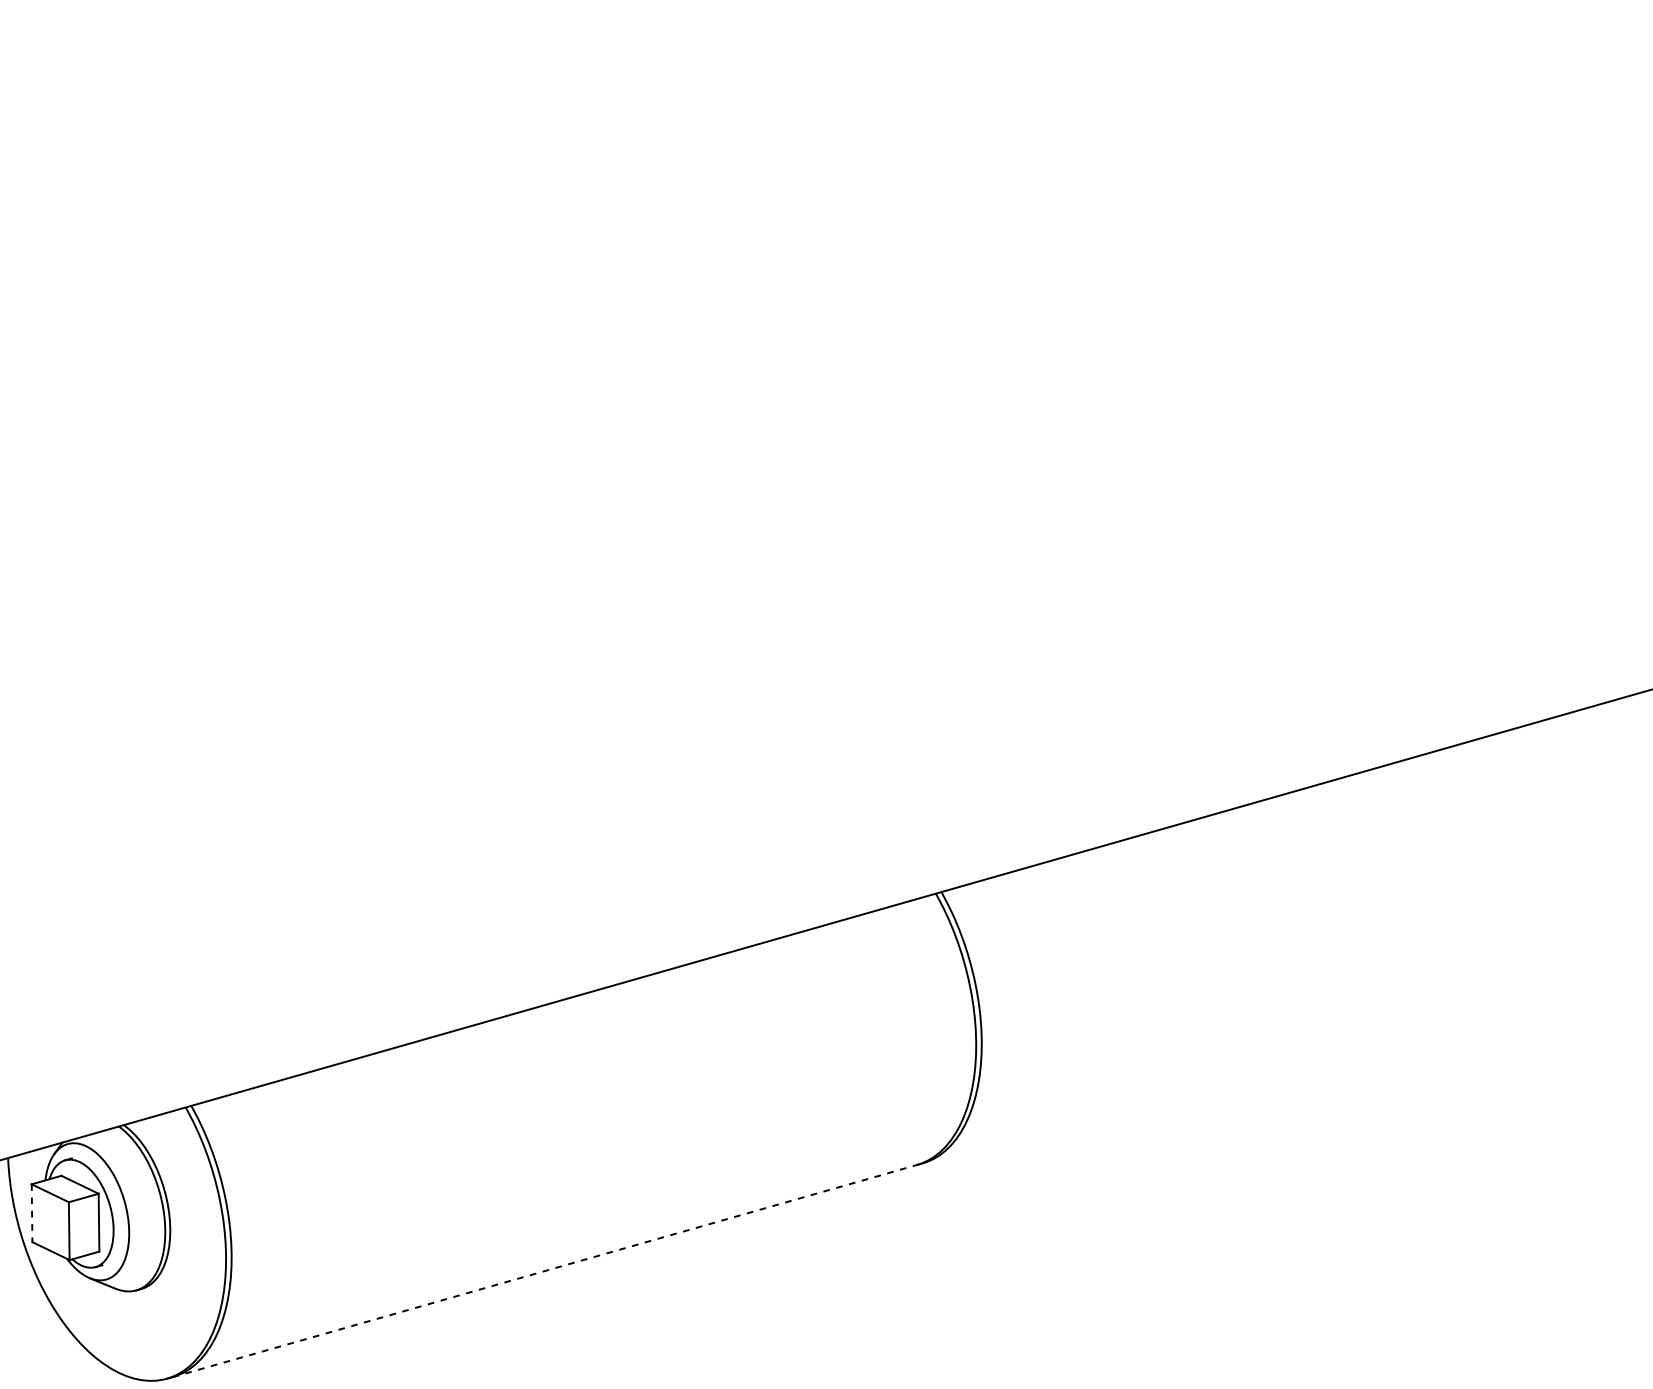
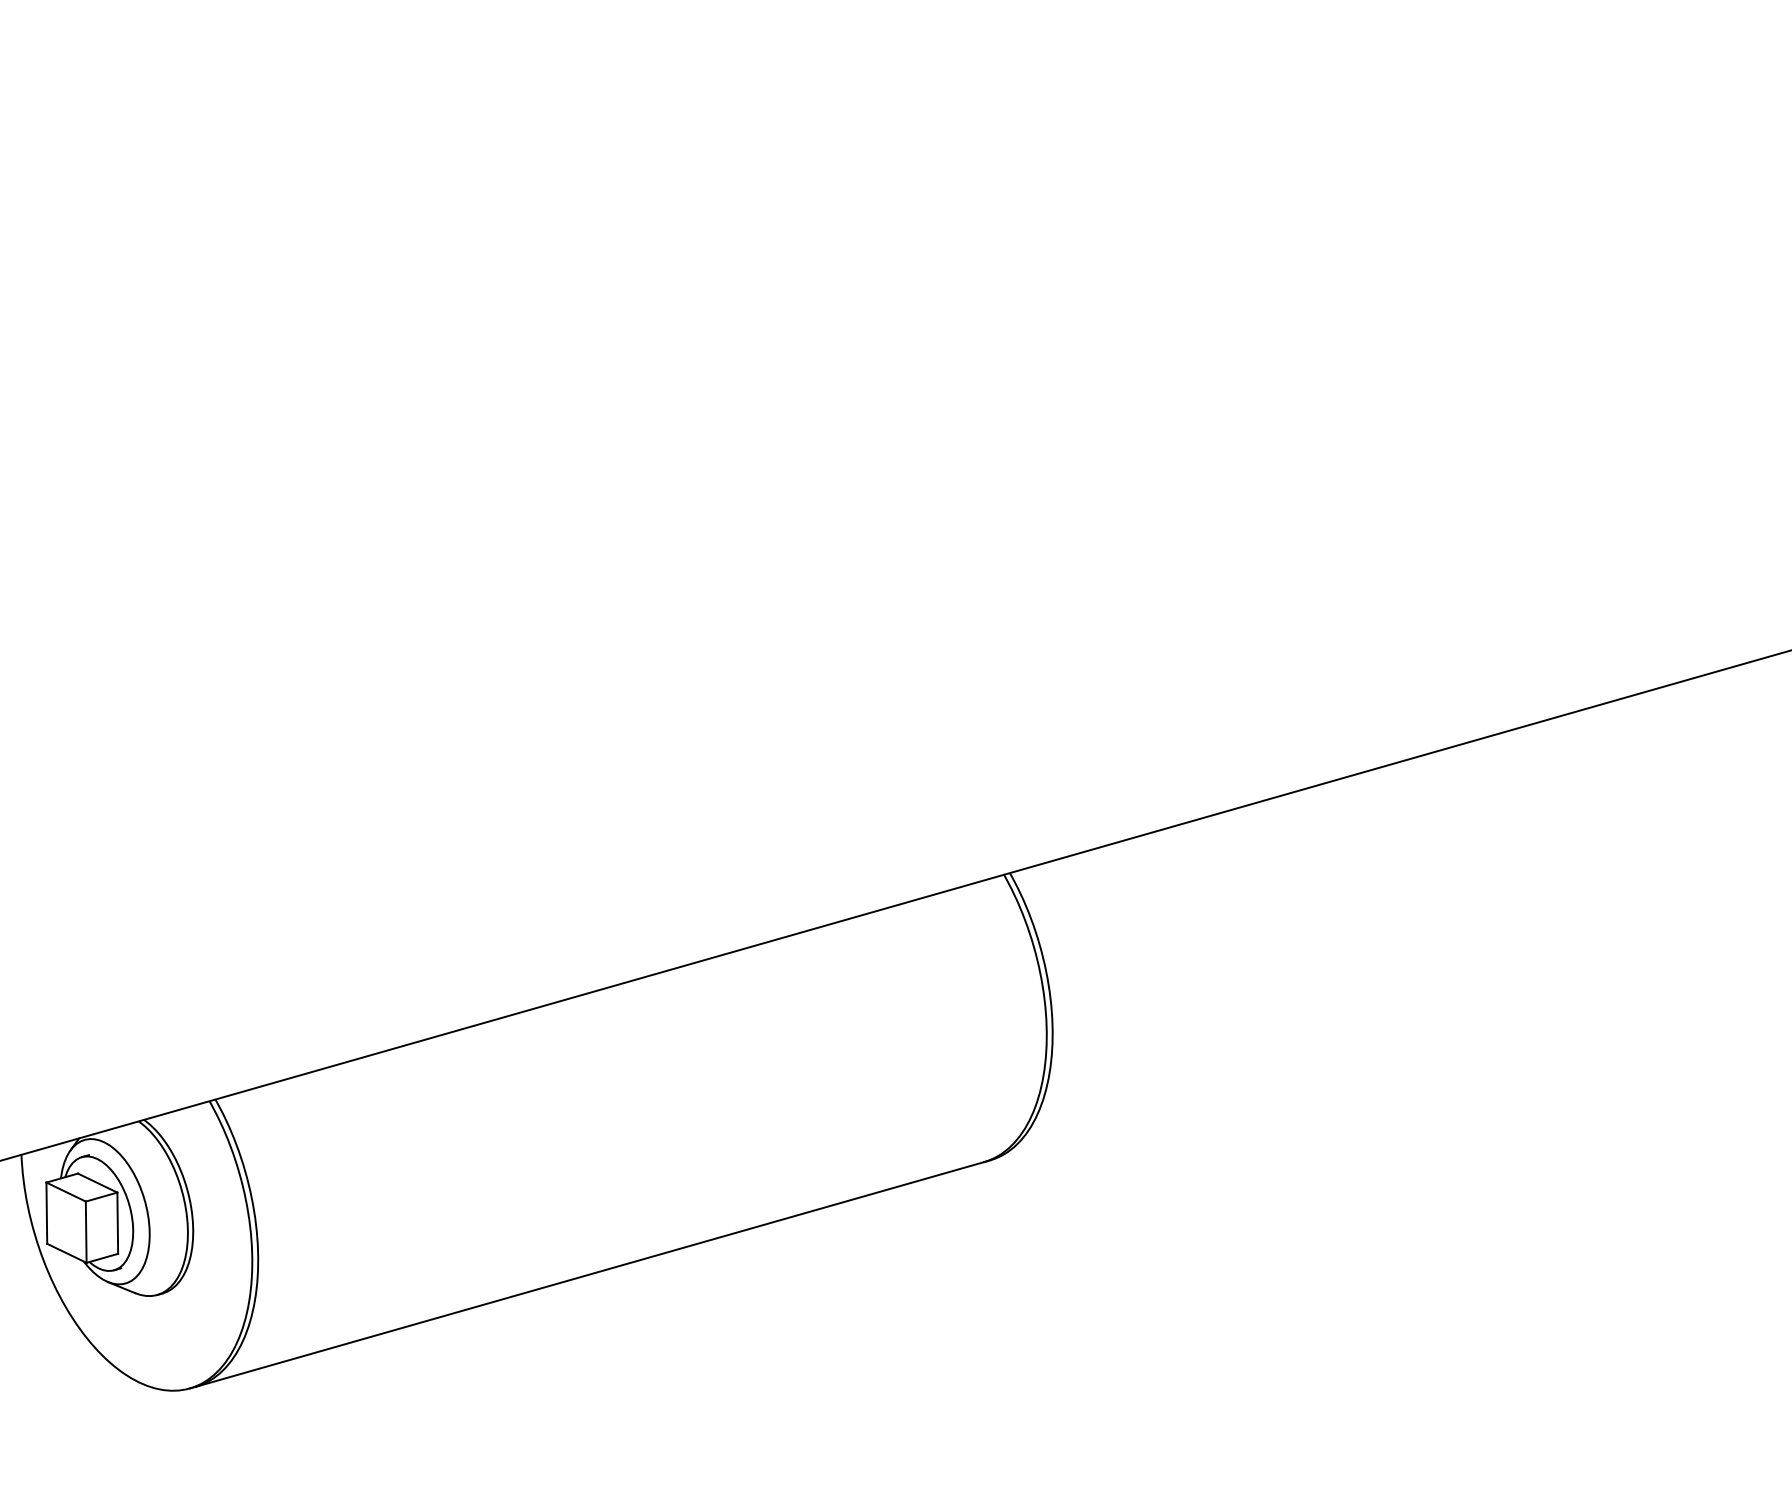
line: (31, 1213) -> (46, 1213), dashed -> solid
line: (544, 1271) -> (589, 1274), dashed -> solid

